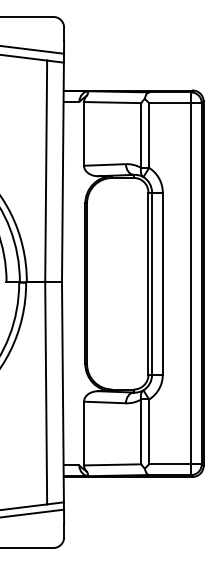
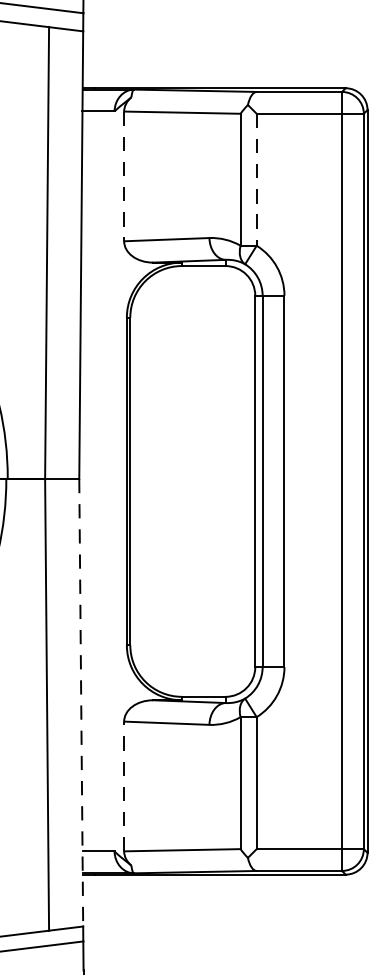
line: (84, 133) -> (125, 175), solid -> dashed
line: (149, 136) -> (257, 181), solid -> dashed
line: (62, 392) -> (80, 702), solid -> dashed
line: (84, 433) -> (125, 786), solid -> dashed

